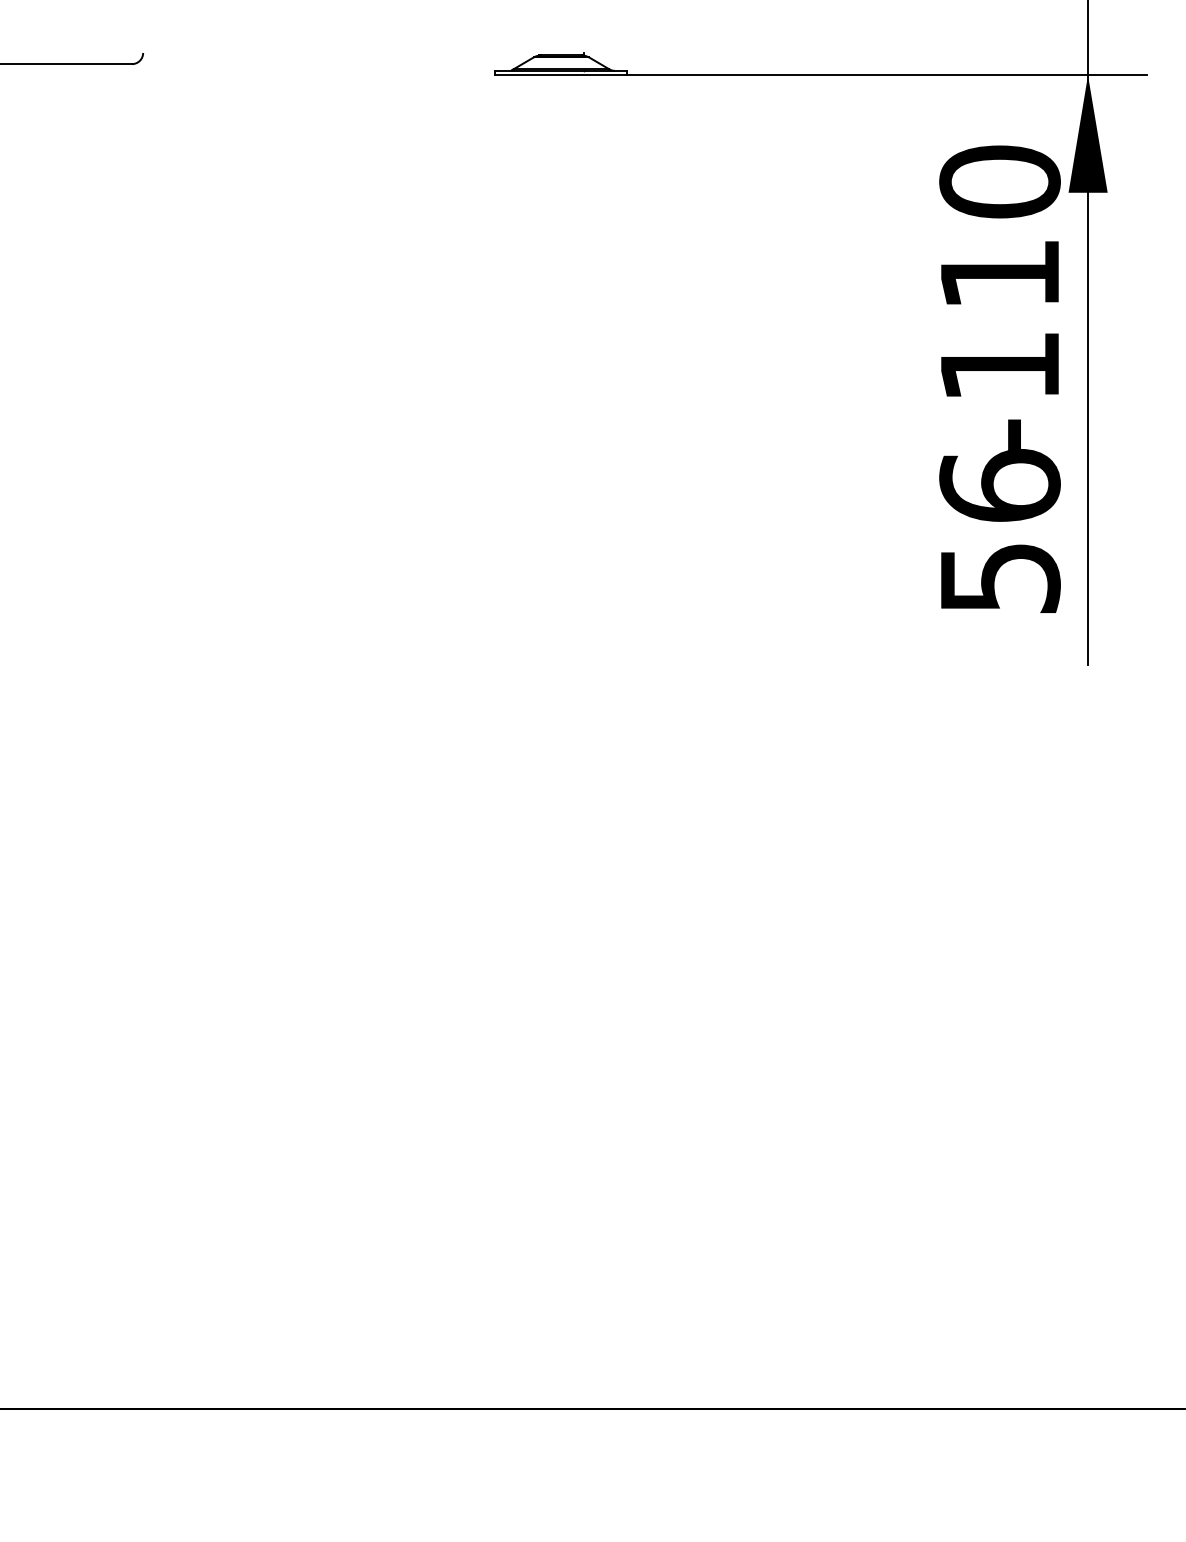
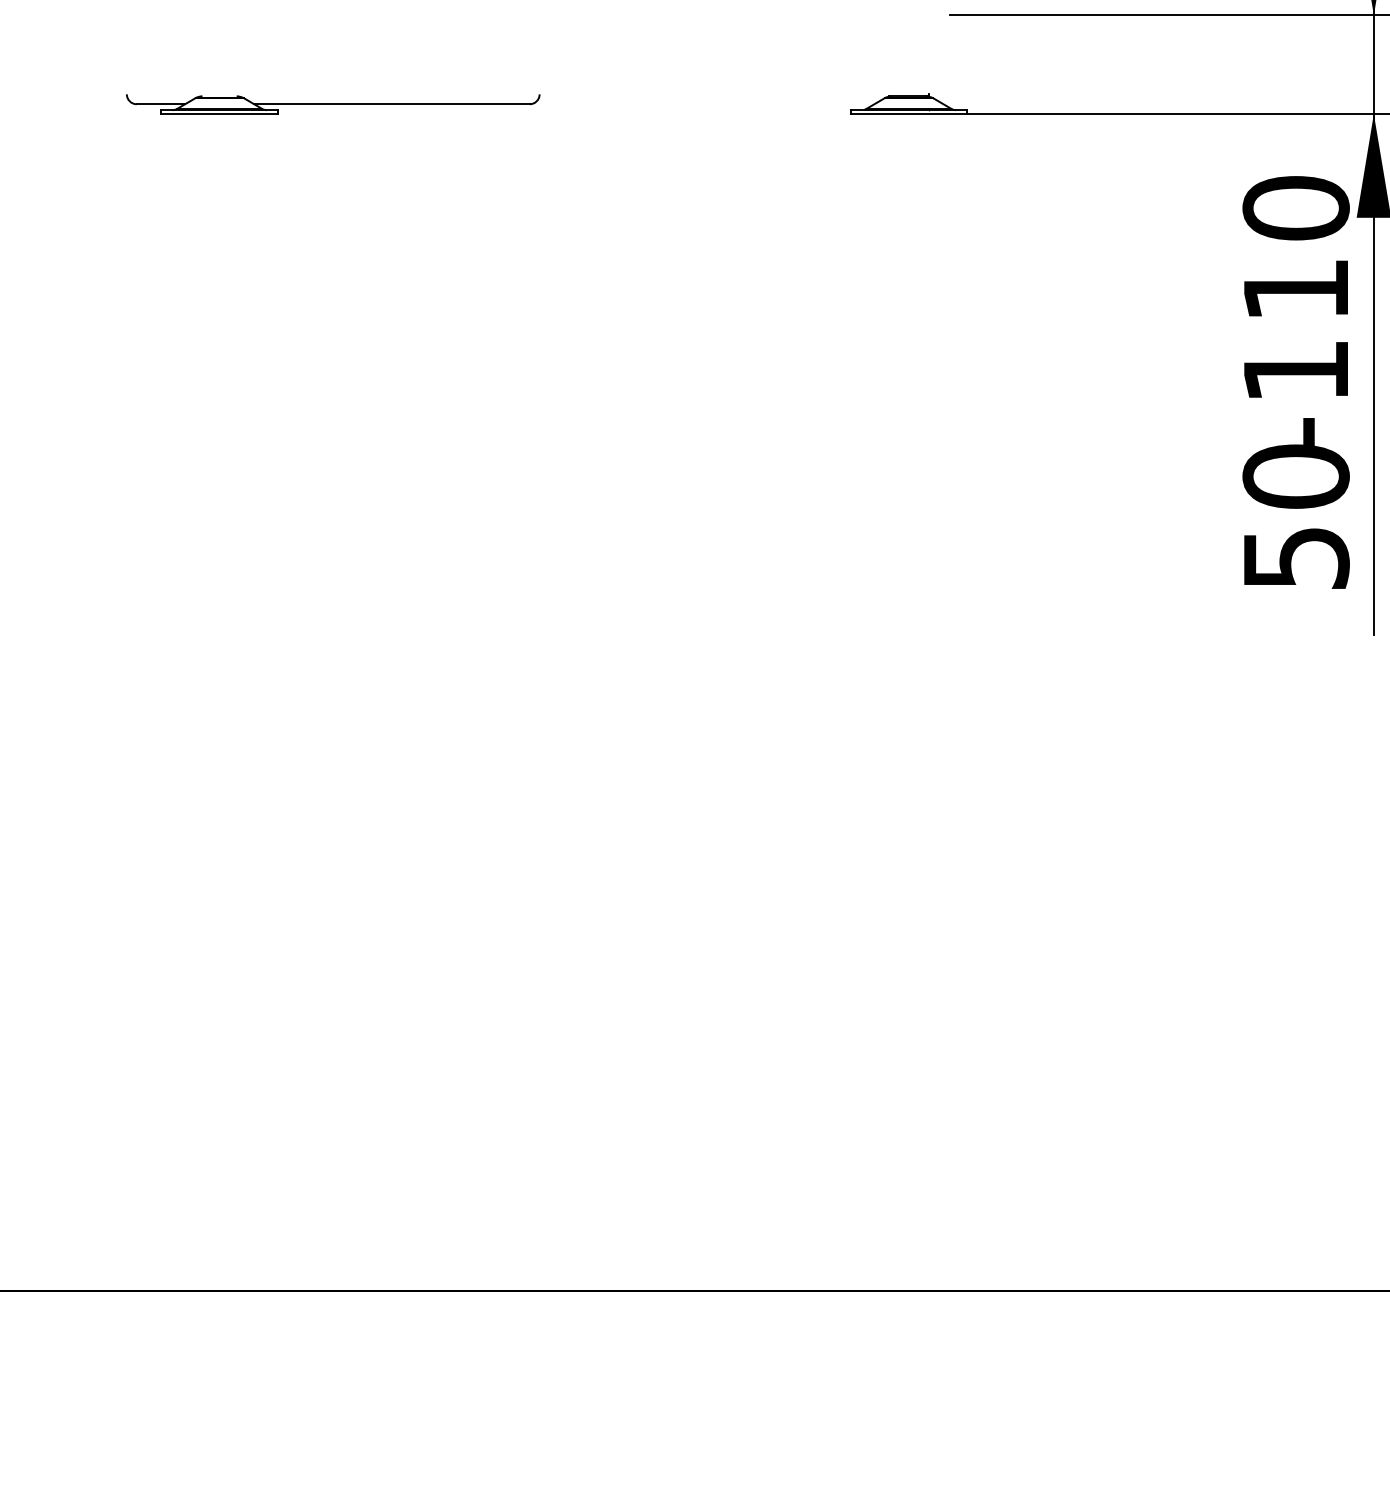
text: (999, 485) -> (1295, 476), 56 -> 50

